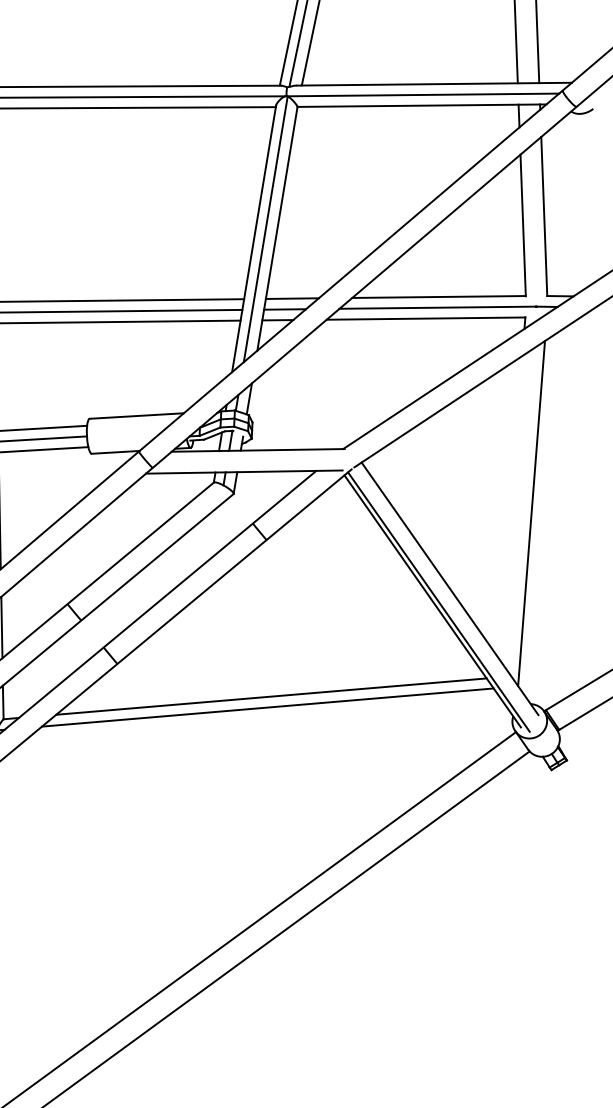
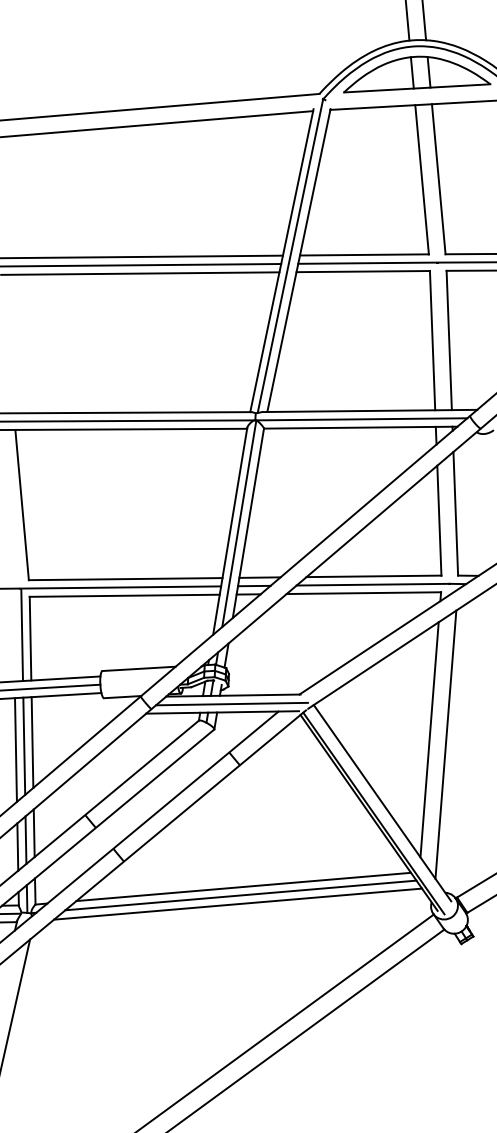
line: (255, 460) -> (231, 703), added
line: (510, 506) -> (429, 739), added
line: (264, 717) -> (238, 903), added

